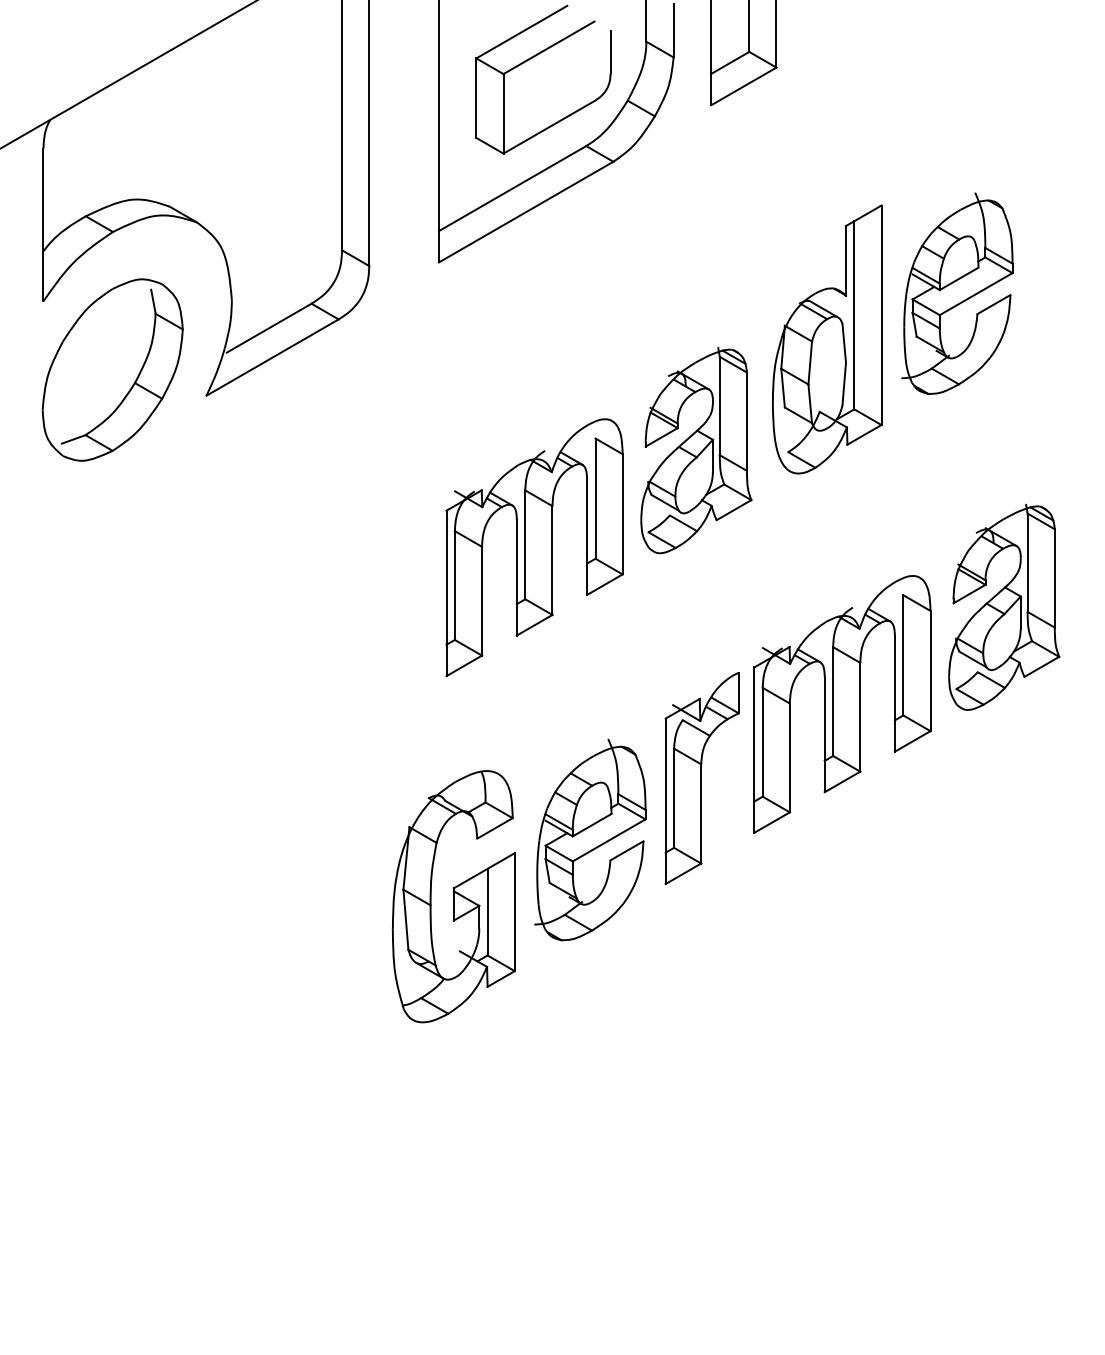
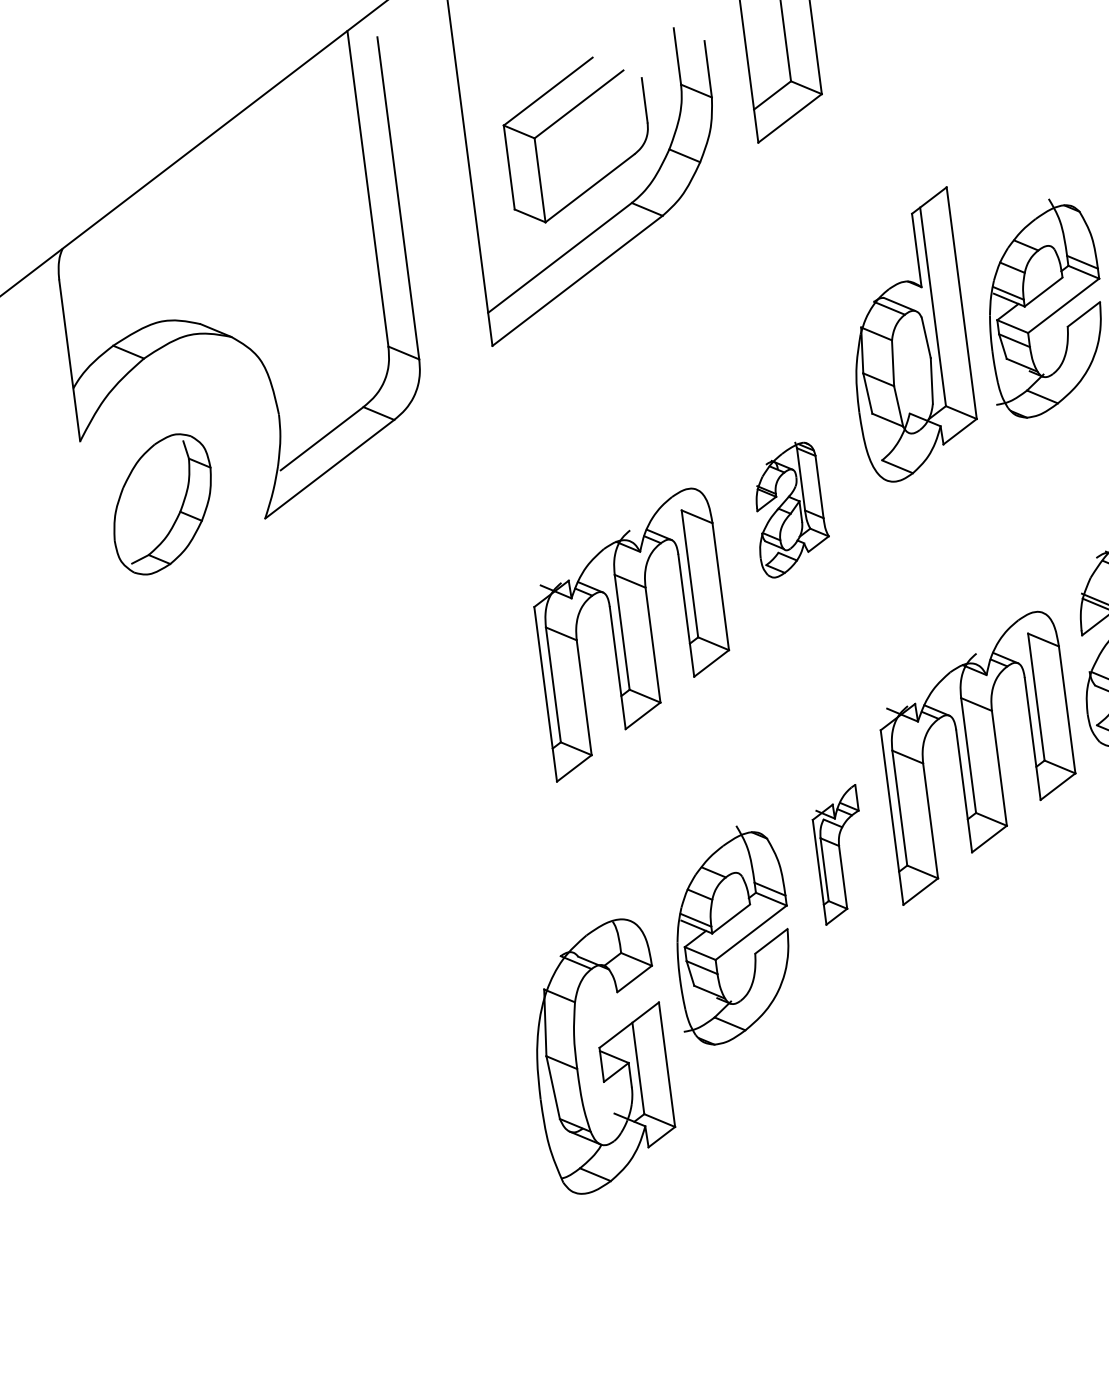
part: (827, 339) -> (908, 336), moved
part: (112, 369) -> (162, 503), size x0.7
part: (696, 450) -> (789, 509), size x0.6
part: (701, 778) -> (840, 854), size x0.6
part: (453, 896) -> (600, 1056), moved

